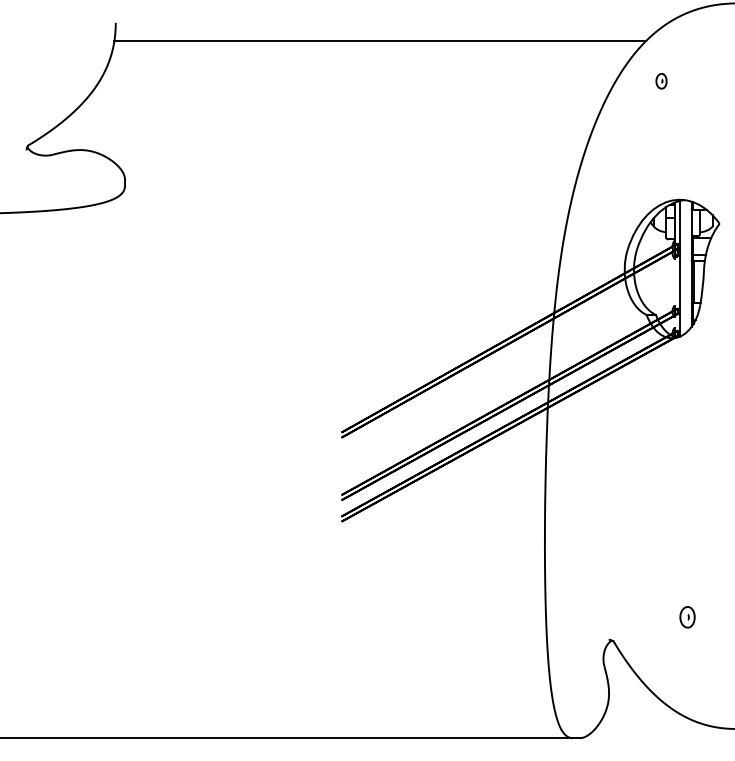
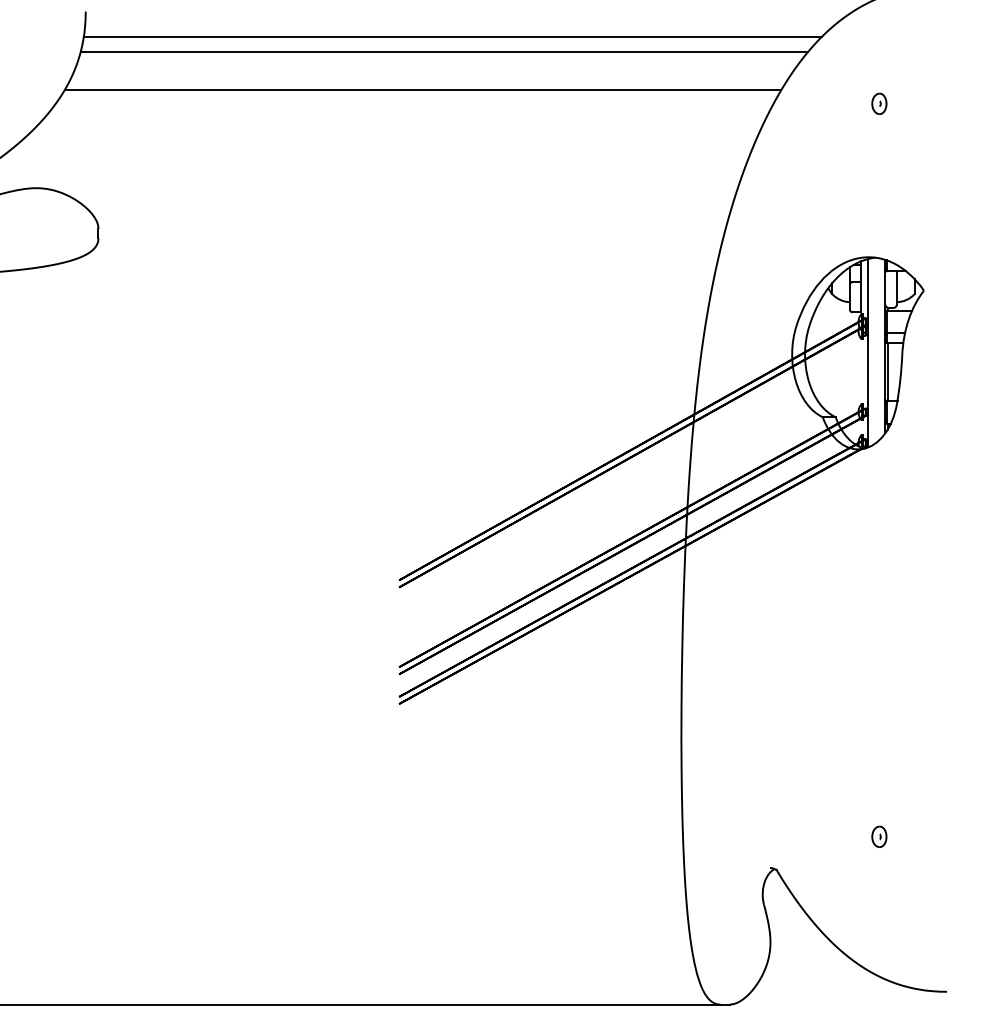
line: (374, 51) -> (444, 51), added
line: (358, 79) -> (422, 90), added
part: (661, 81) -> (879, 104), moved
part: (687, 617) -> (879, 837), size x0.71

